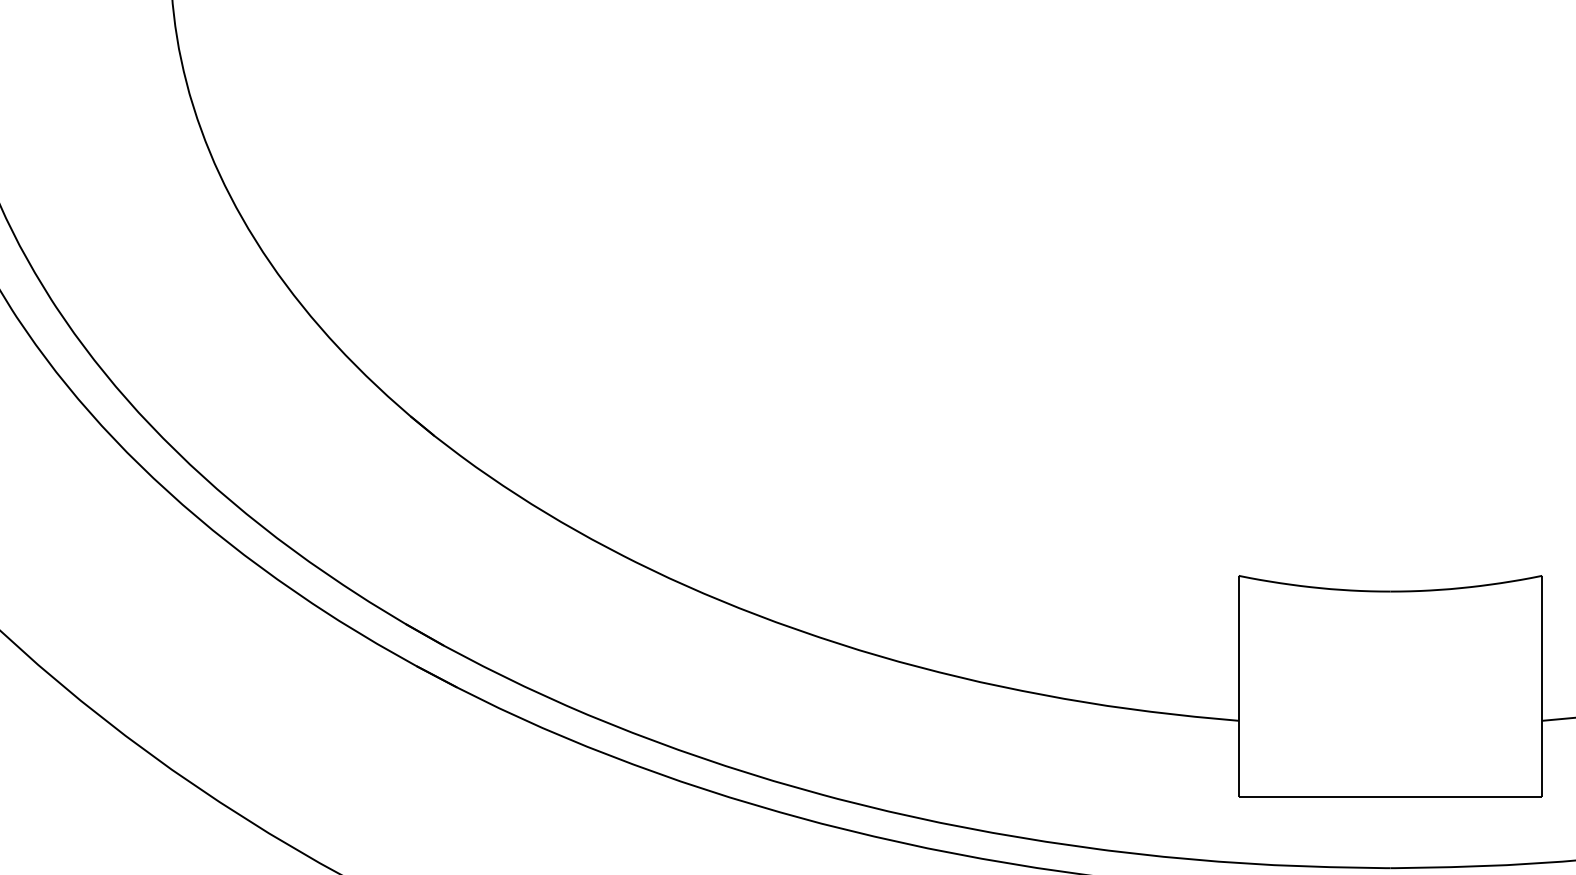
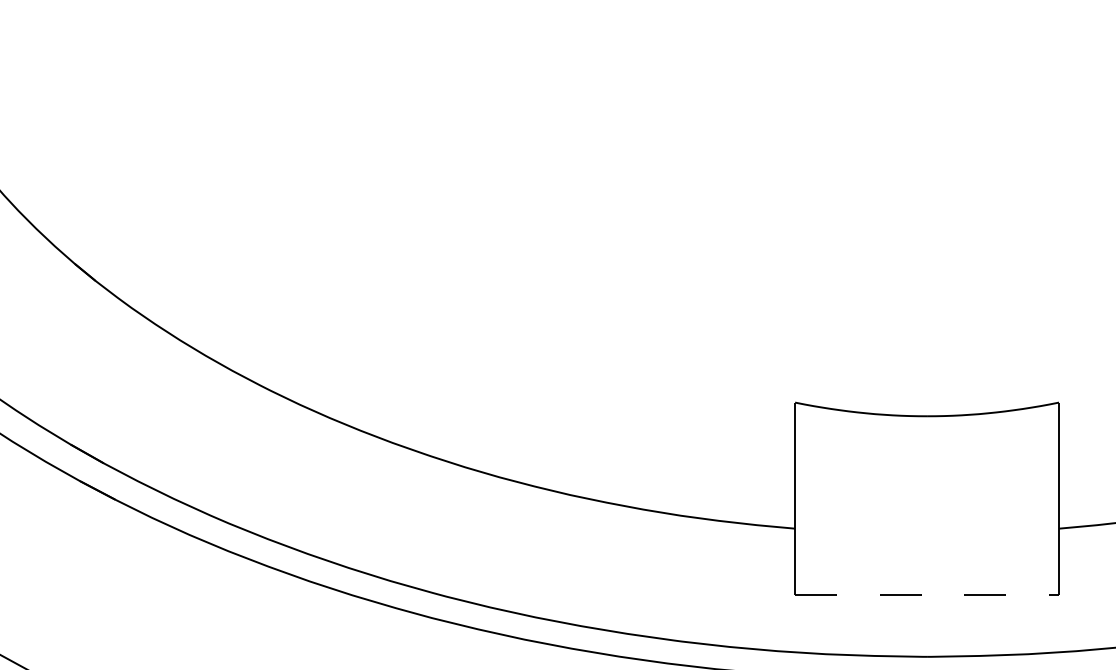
line: (1390, 796) -> (927, 594), solid -> dashed

